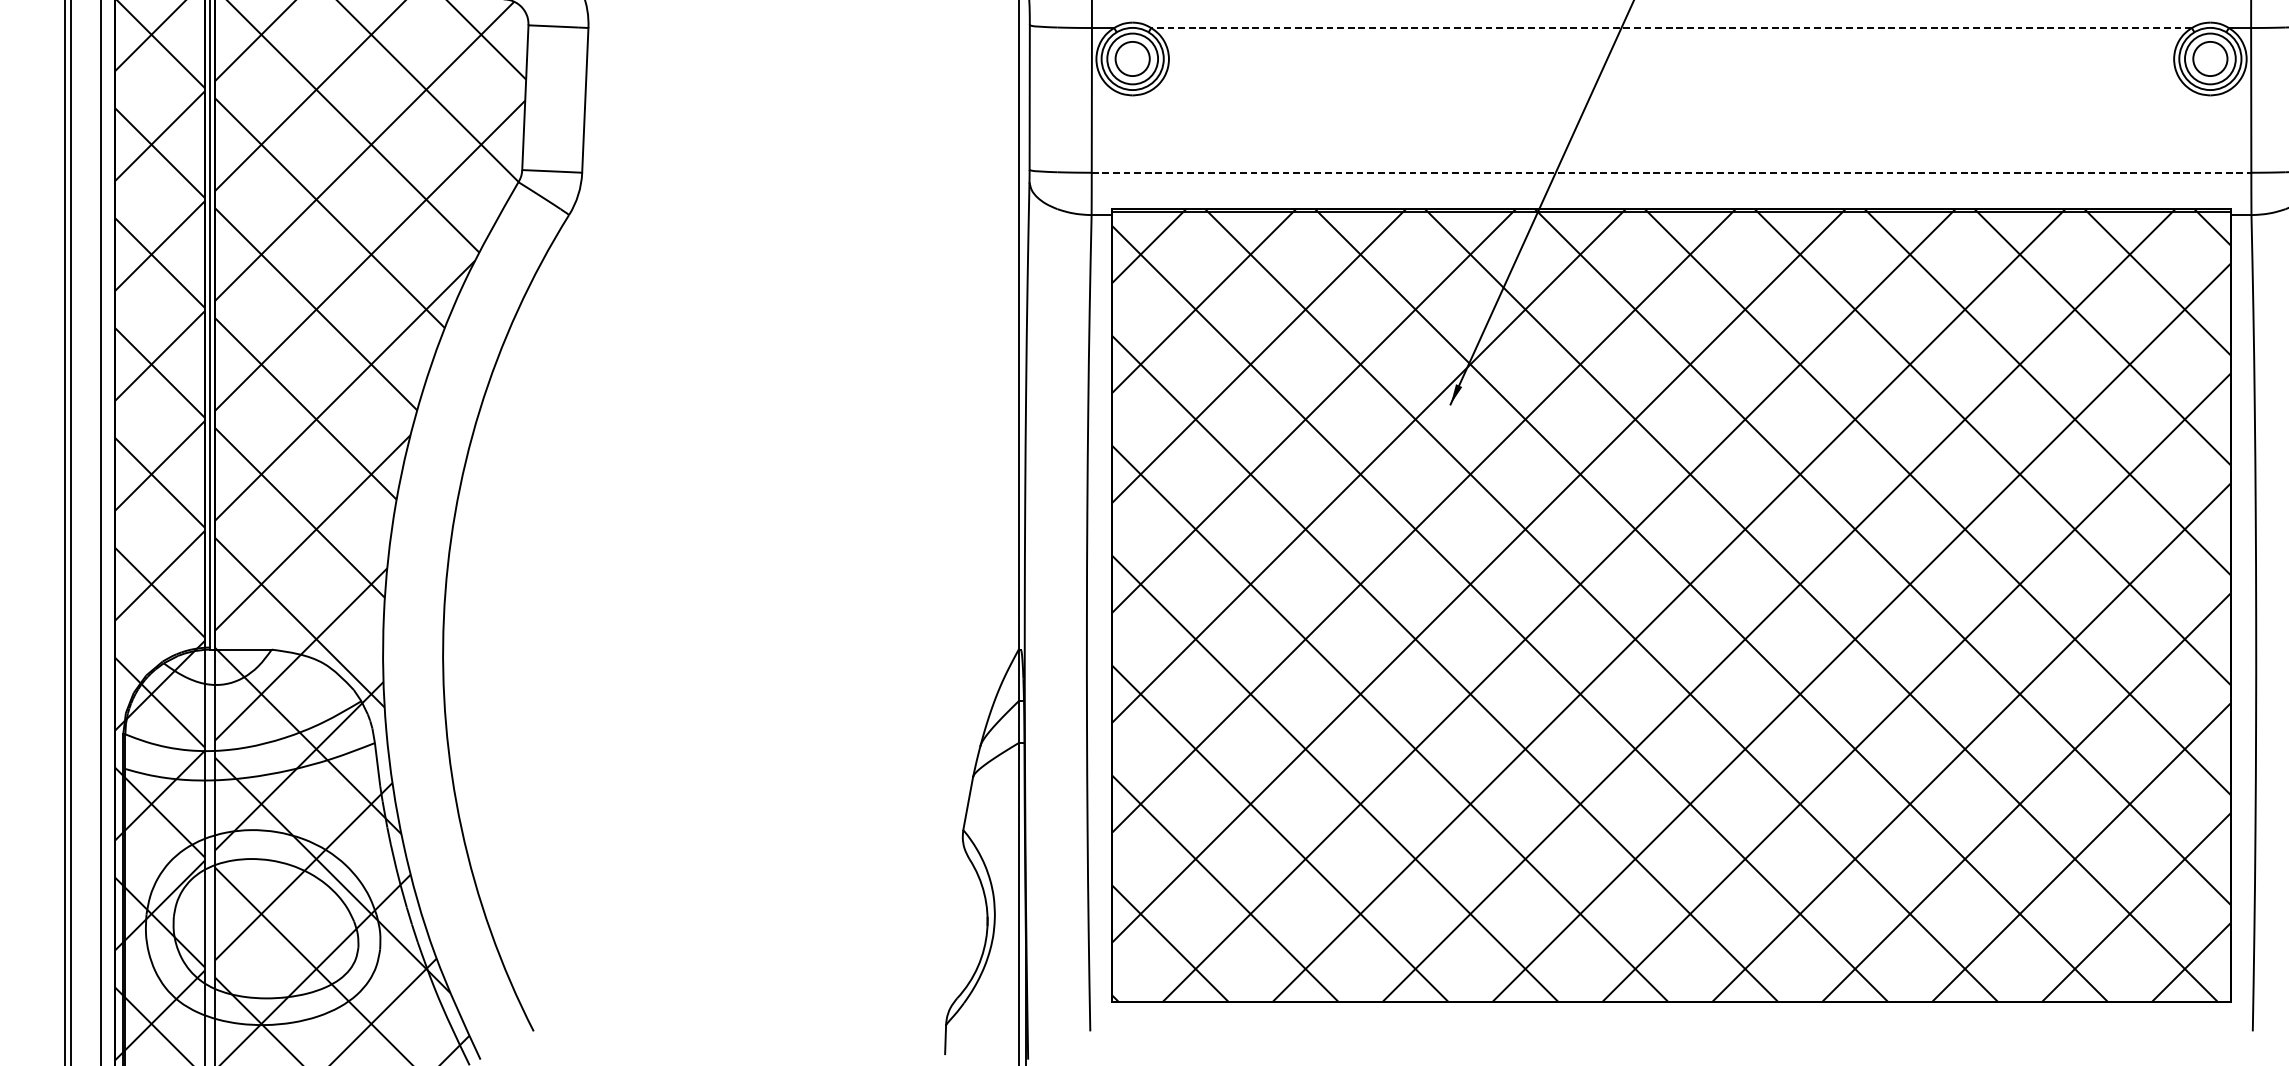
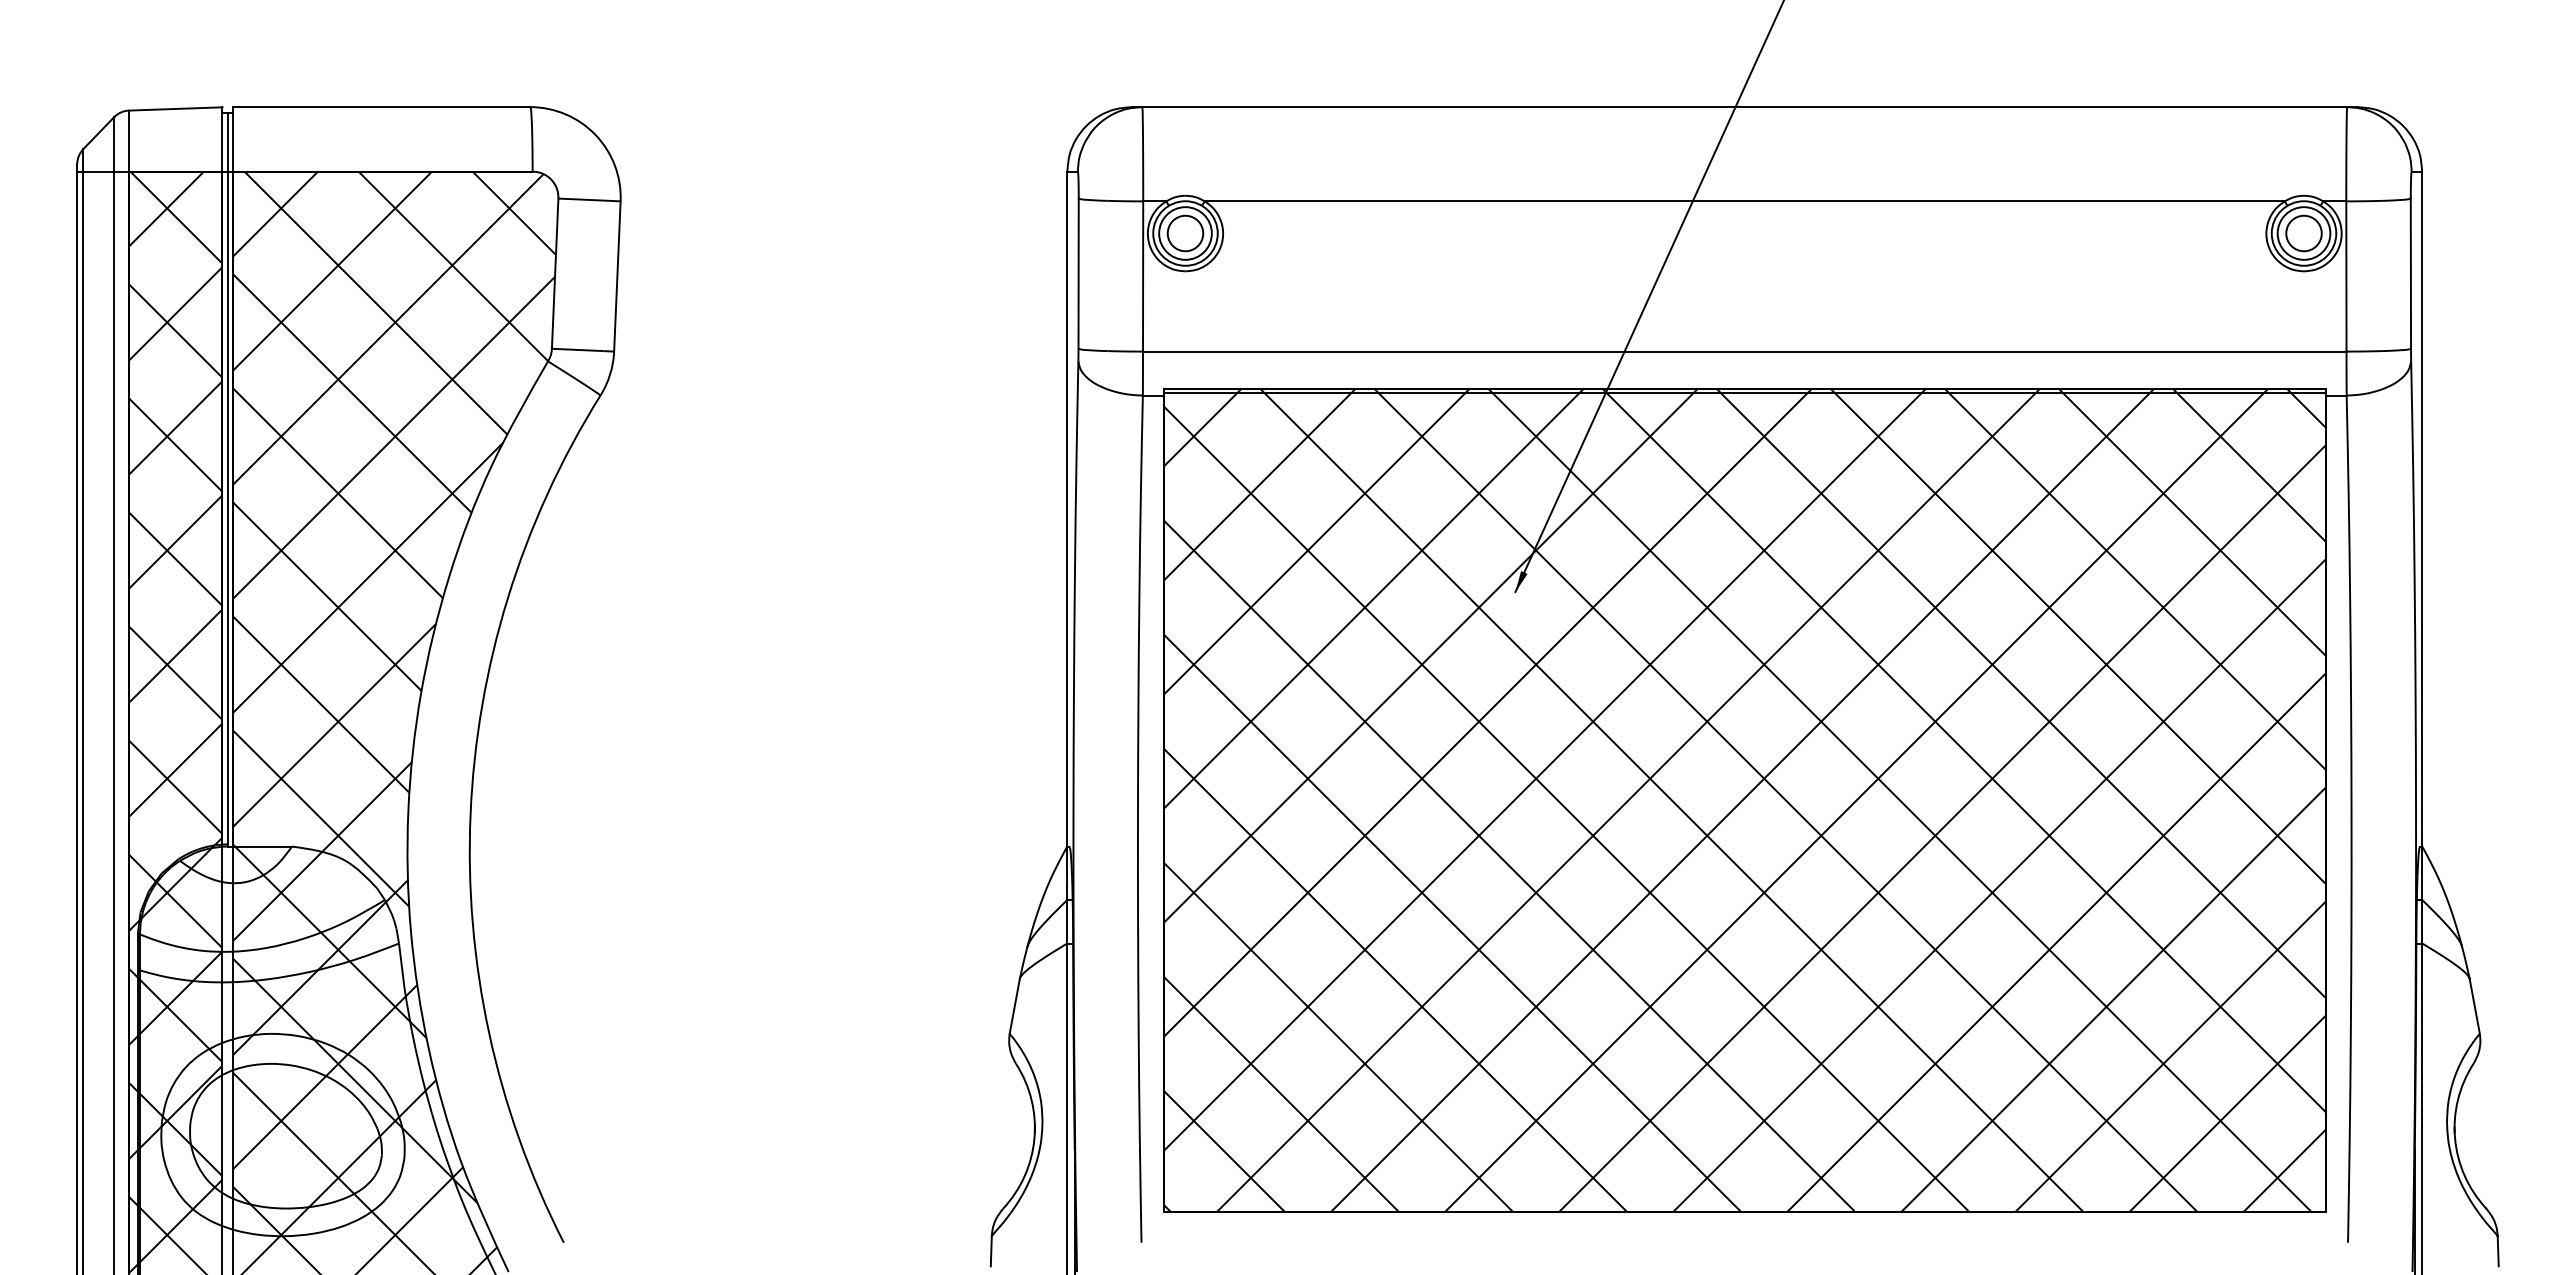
line: (1671, 28) -> (1744, 201), dashed -> solid
line: (1671, 172) -> (1744, 351), dashed -> solid

